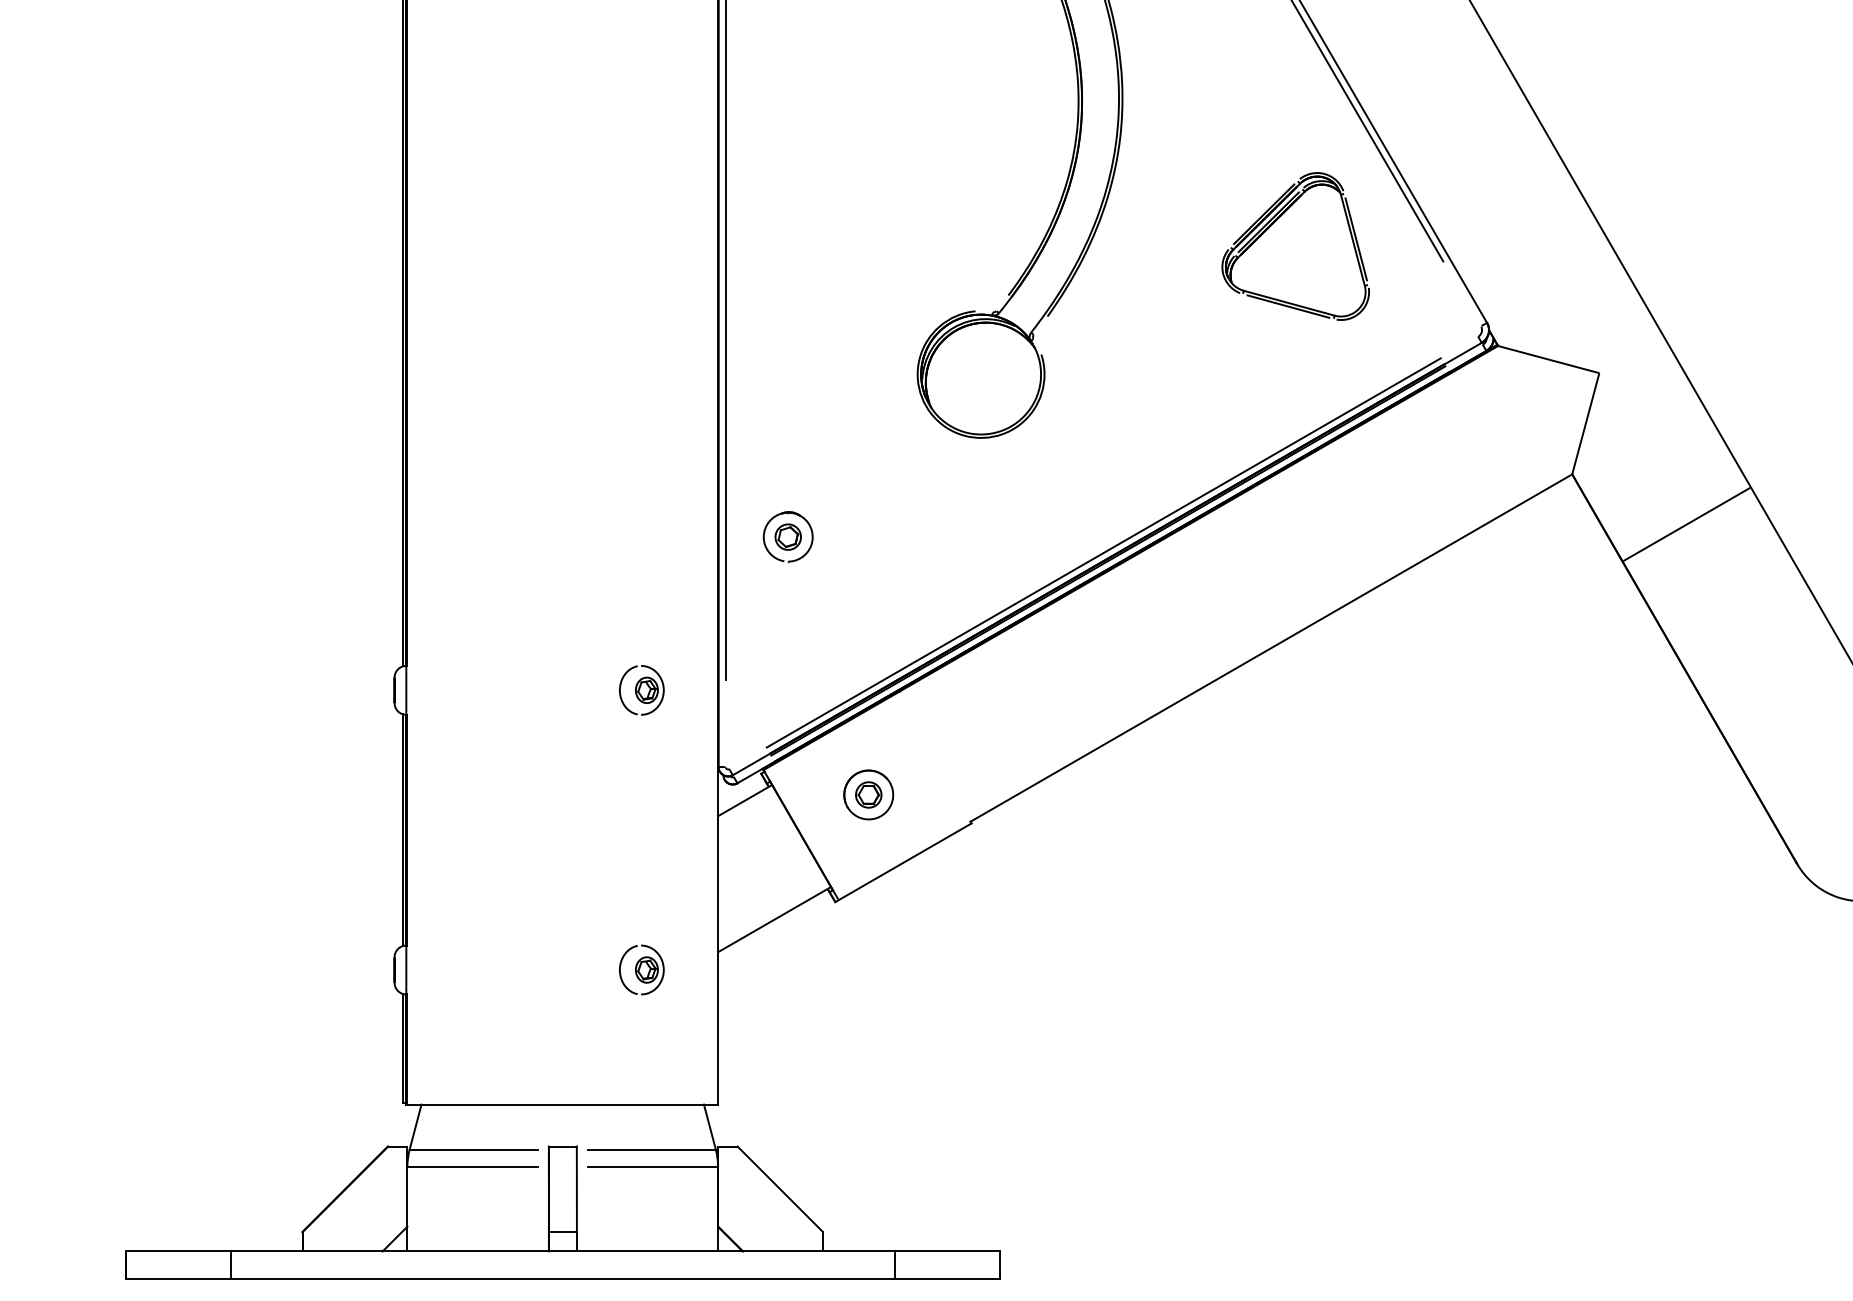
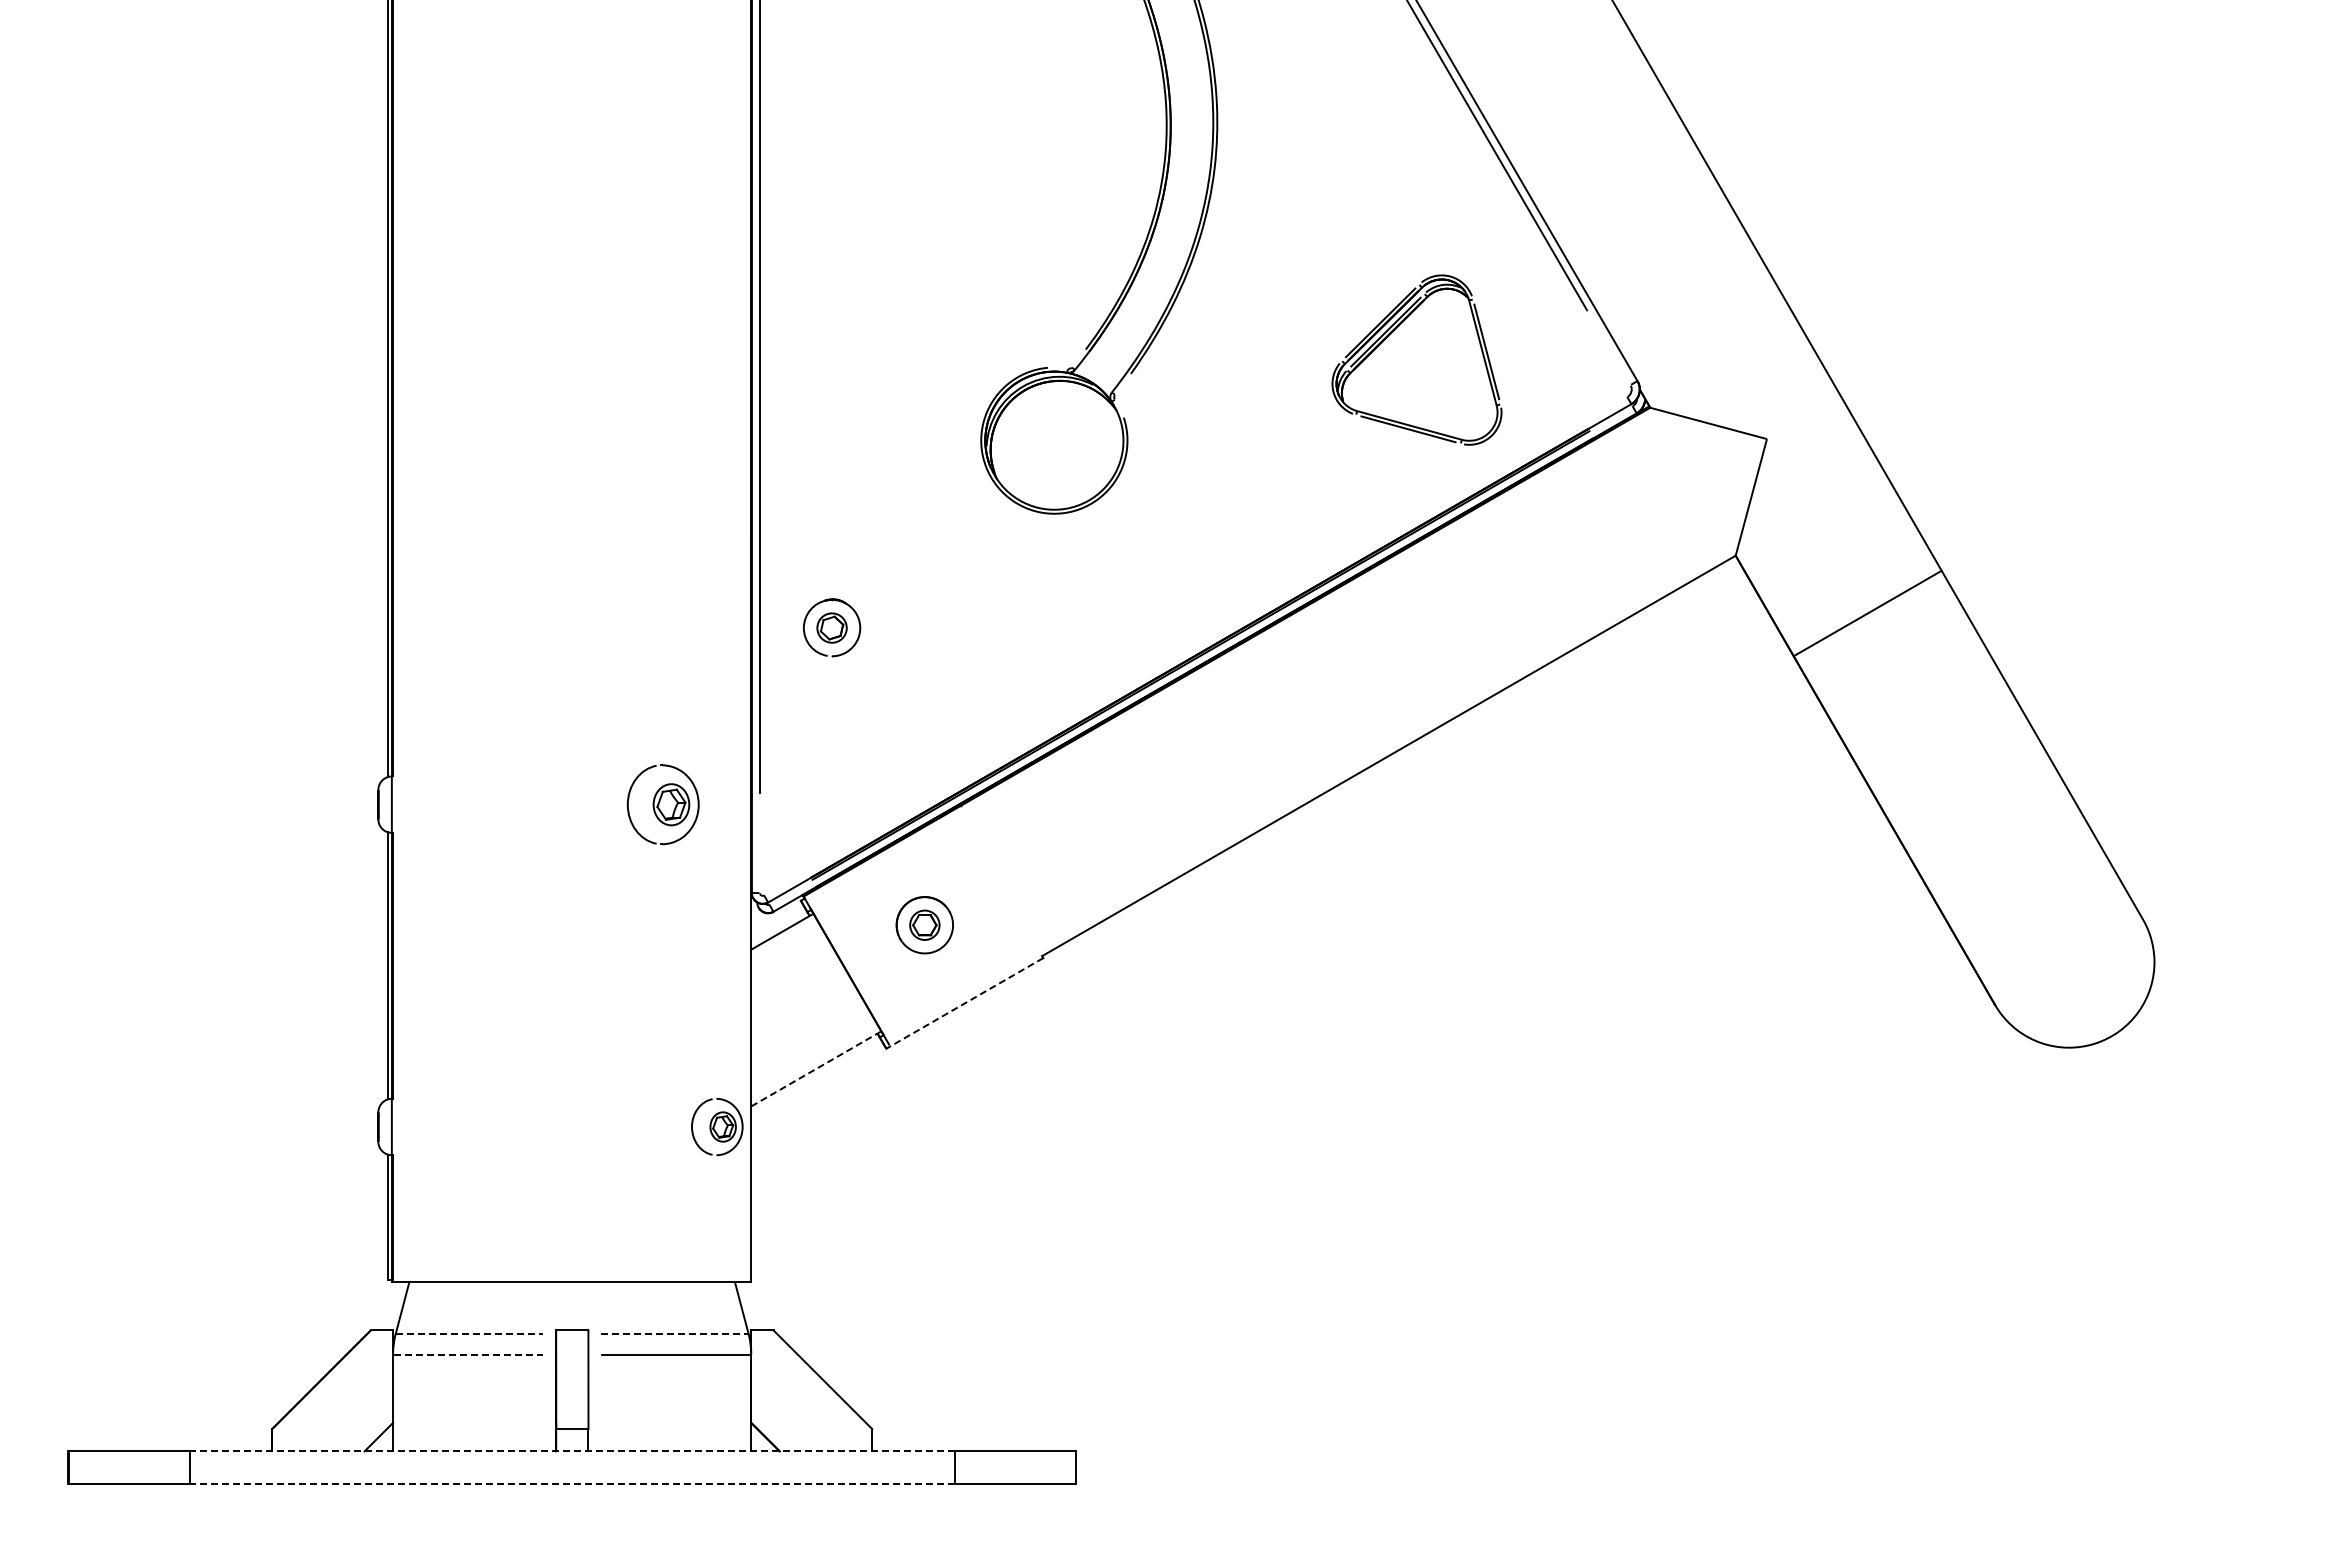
part: (1295, 245) -> (1416, 359), moved
line: (1103, 553) -> (1195, 646), removed
part: (641, 690) -> (663, 804), size x1.4
line: (903, 862) -> (964, 1003), solid -> dashed
line: (774, 919) -> (816, 1068), solid -> dashed
part: (641, 970) -> (717, 1127), moved
line: (473, 1150) -> (469, 1334), solid -> dashed
line: (652, 1150) -> (675, 1334), solid -> dashed
line: (472, 1167) -> (468, 1354), solid -> dashed
line: (563, 1251) -> (572, 1451), solid -> dashed
line: (563, 1279) -> (572, 1483), solid -> dashed

